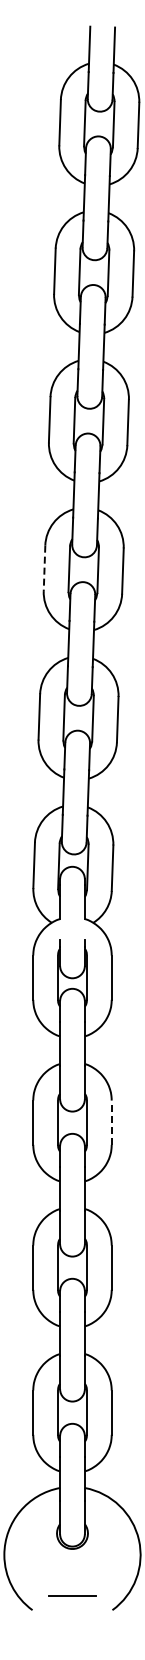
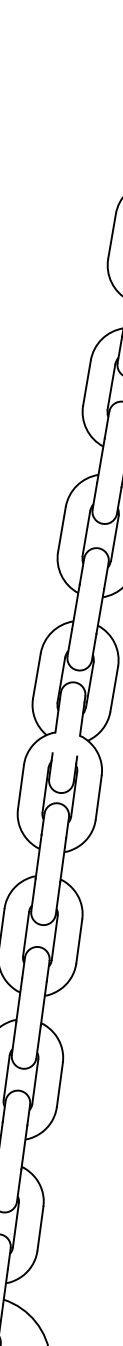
line: (44, 568) -> (86, 383), dashed -> solid
line: (111, 1122) -> (79, 941), dashed -> solid

